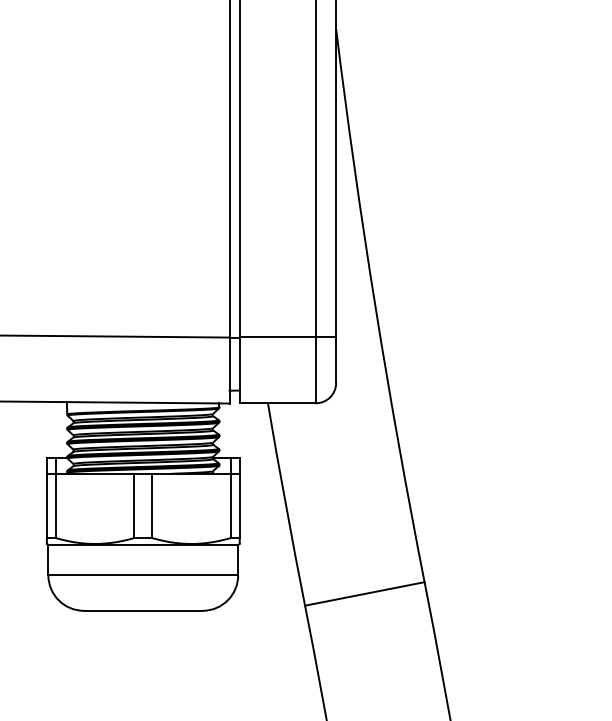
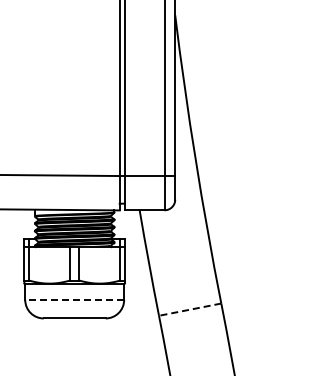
line: (142, 574) -> (74, 299), solid -> dashed
line: (365, 593) -> (190, 309), solid -> dashed

